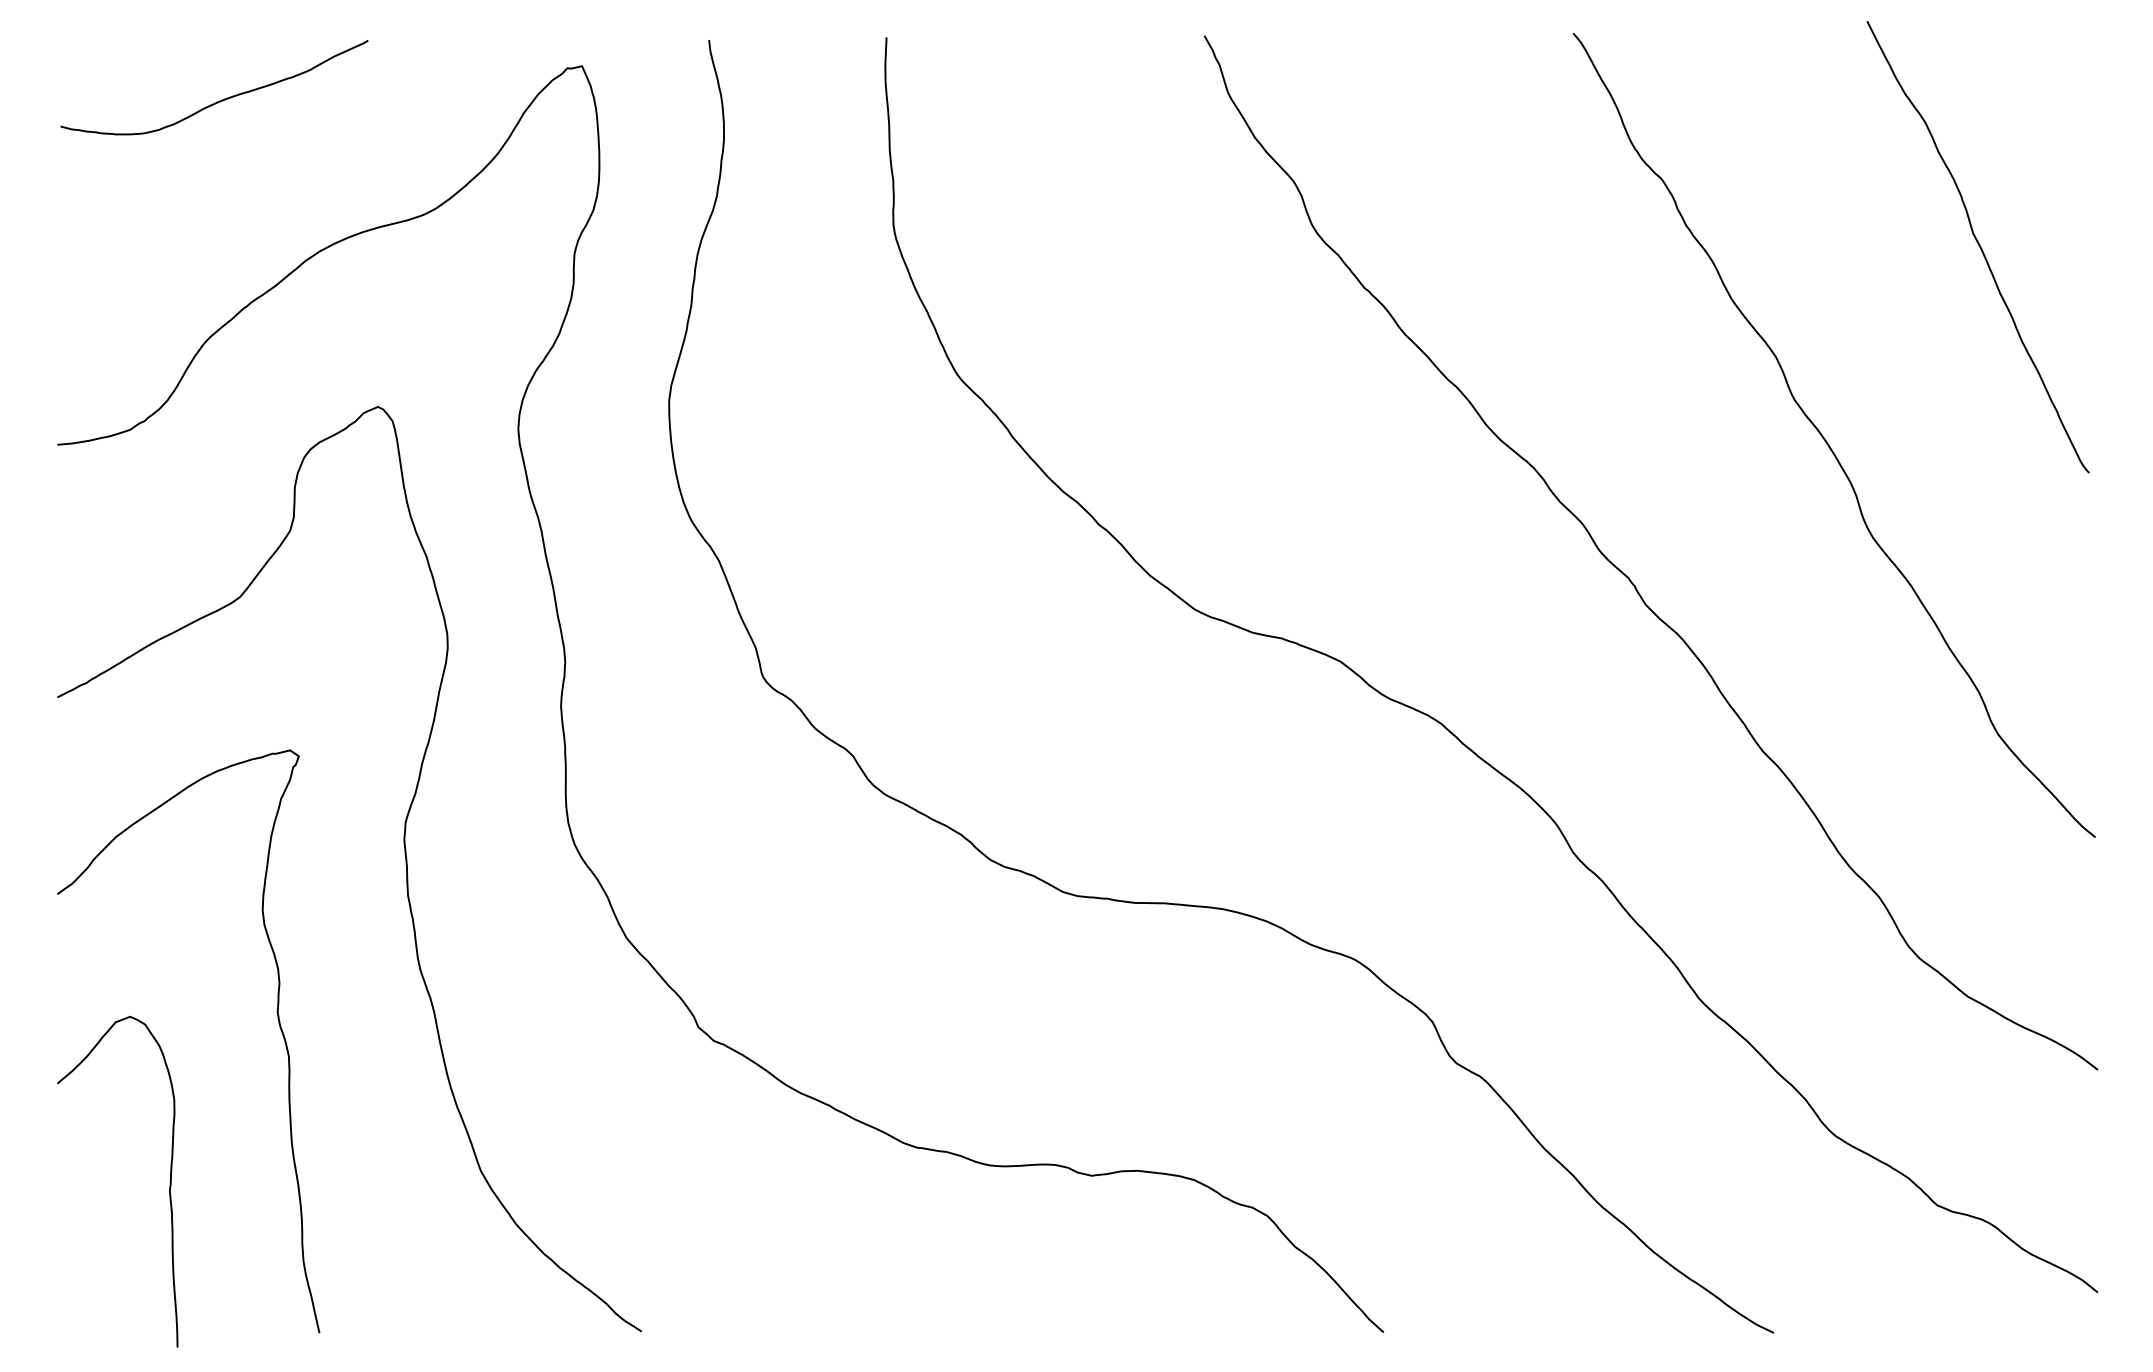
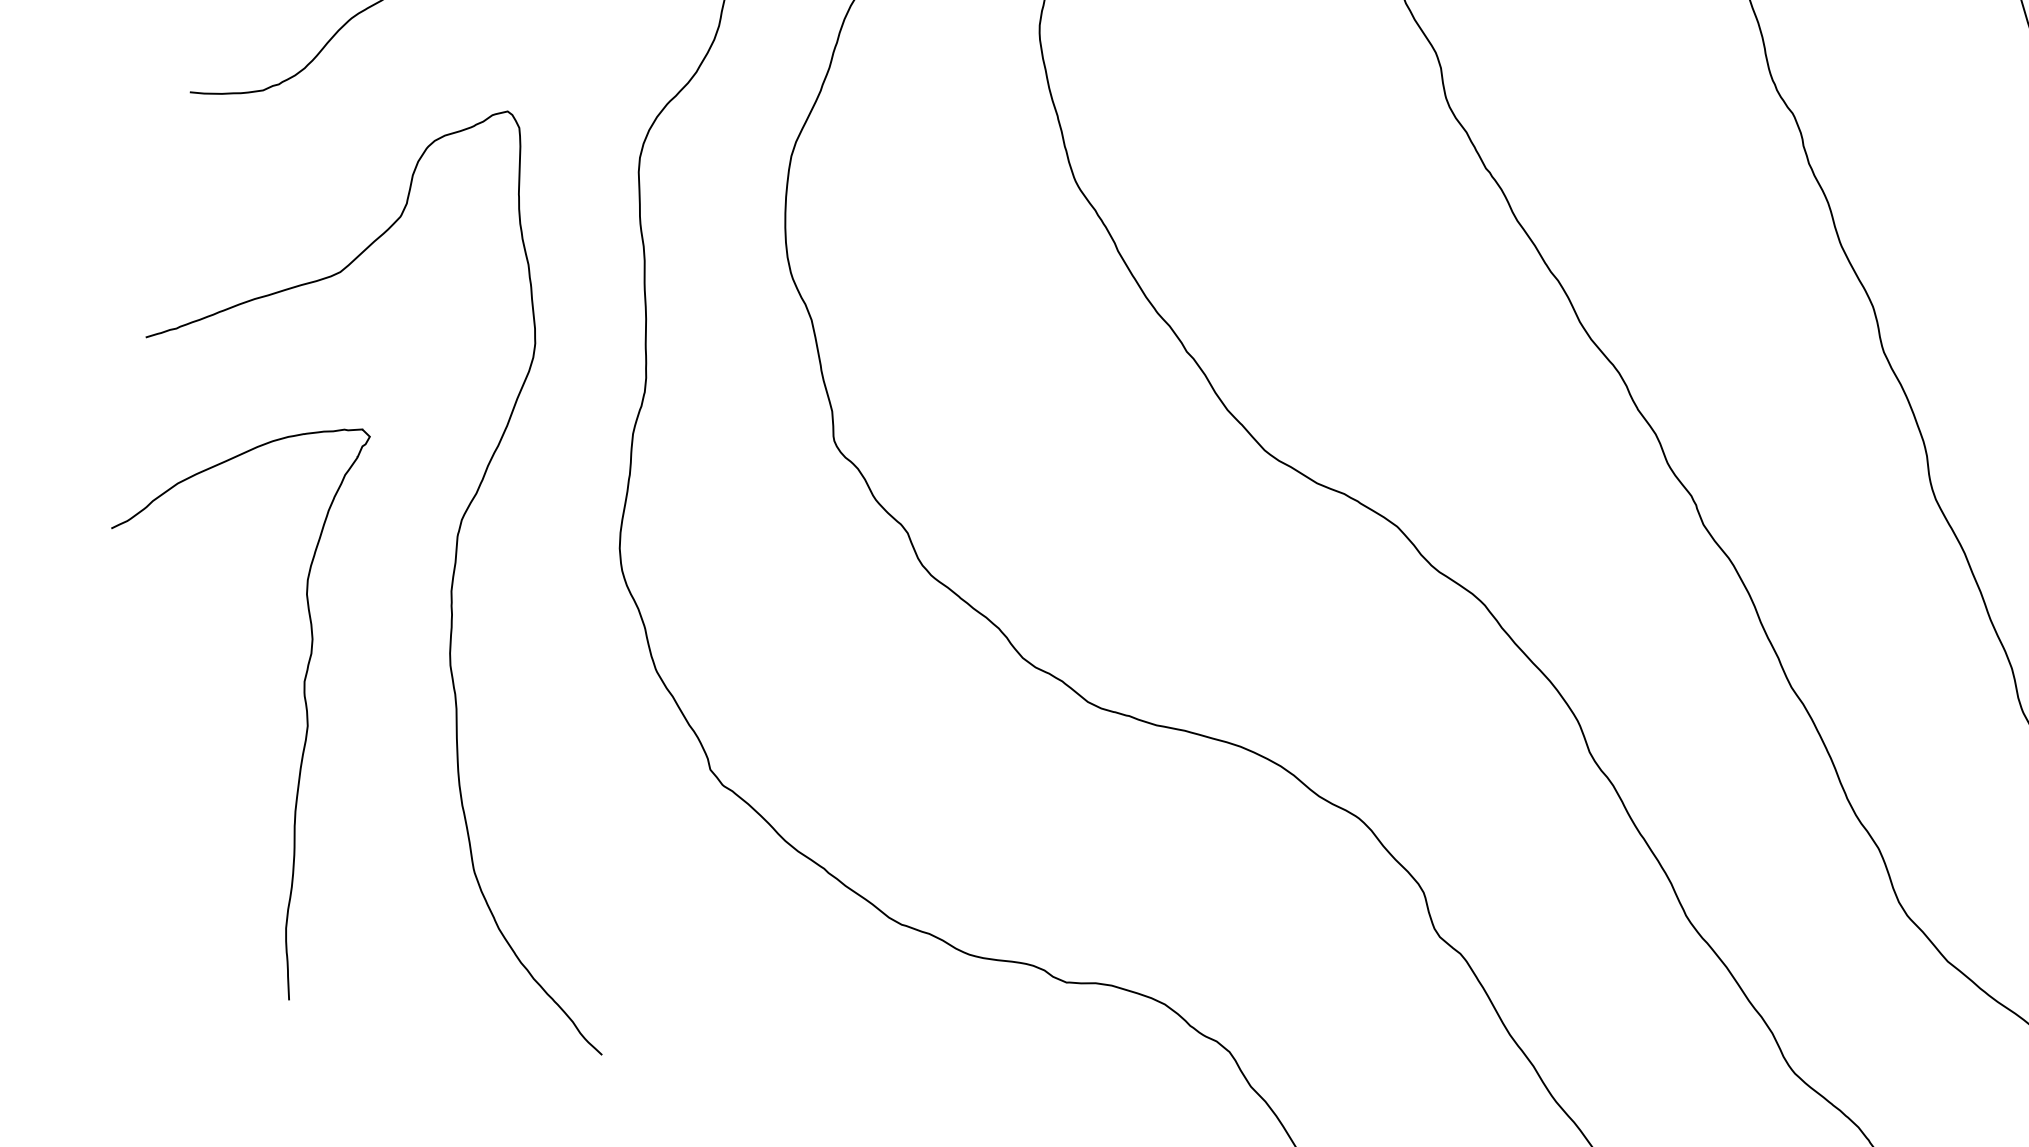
curve: (169, 1182) -> (169, 827), removed

